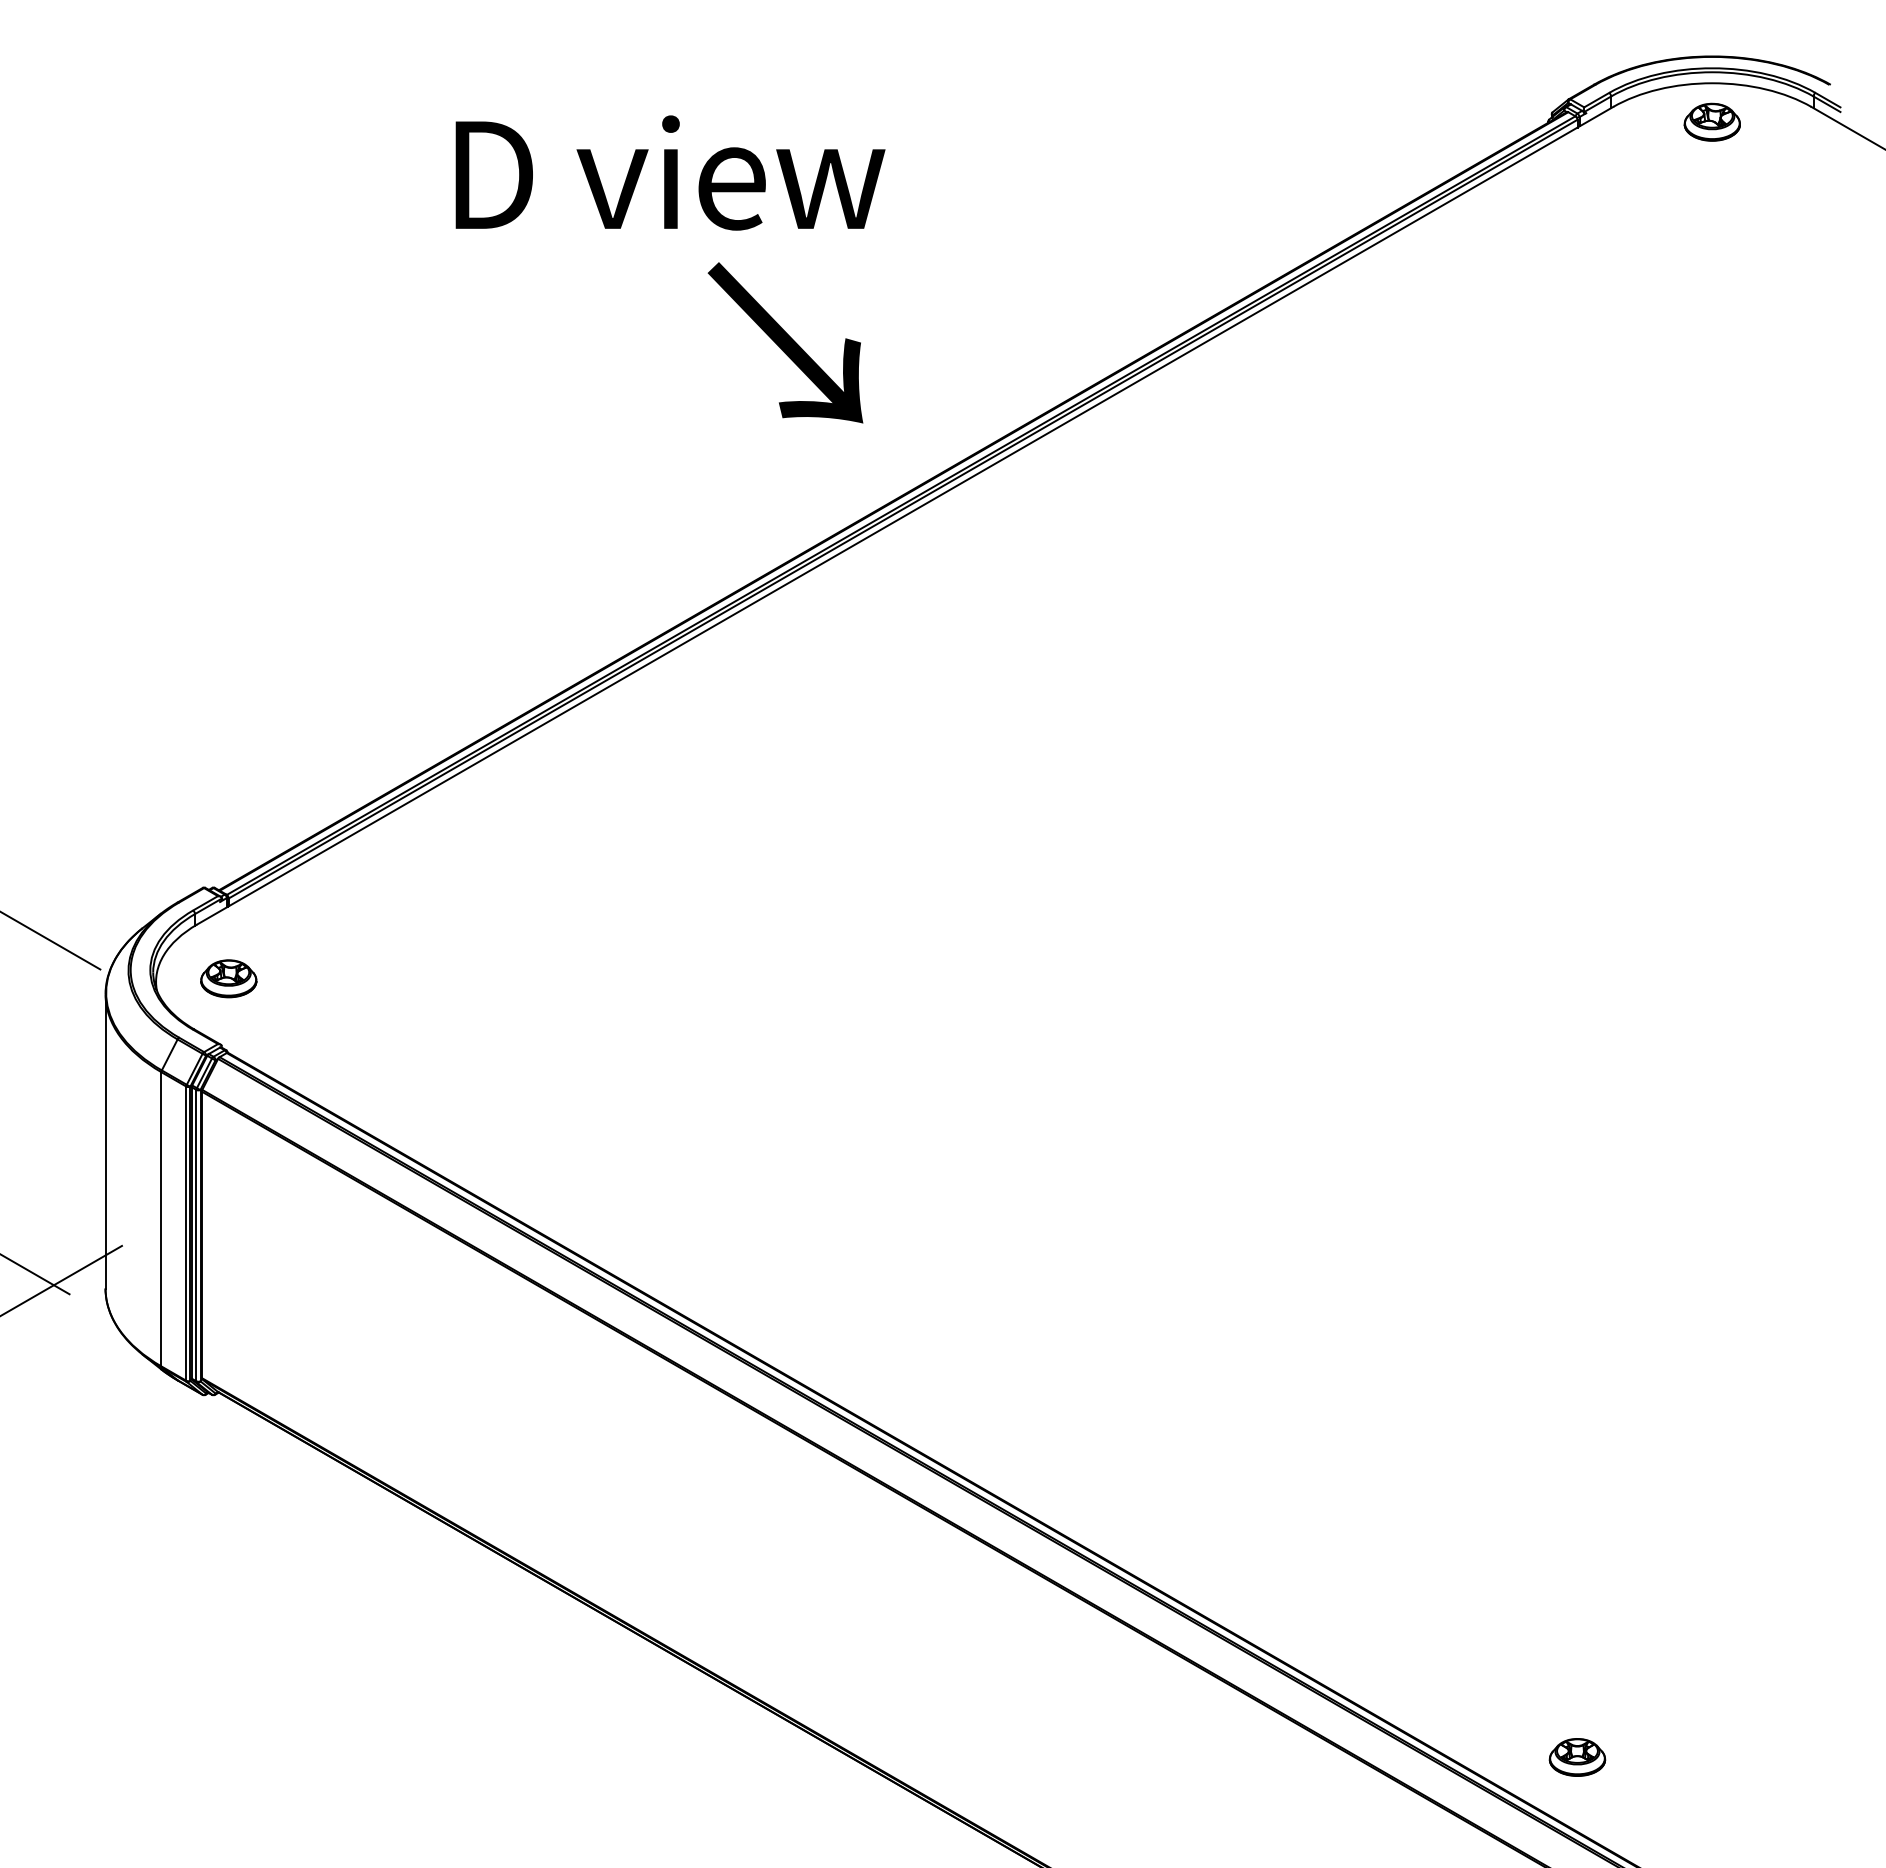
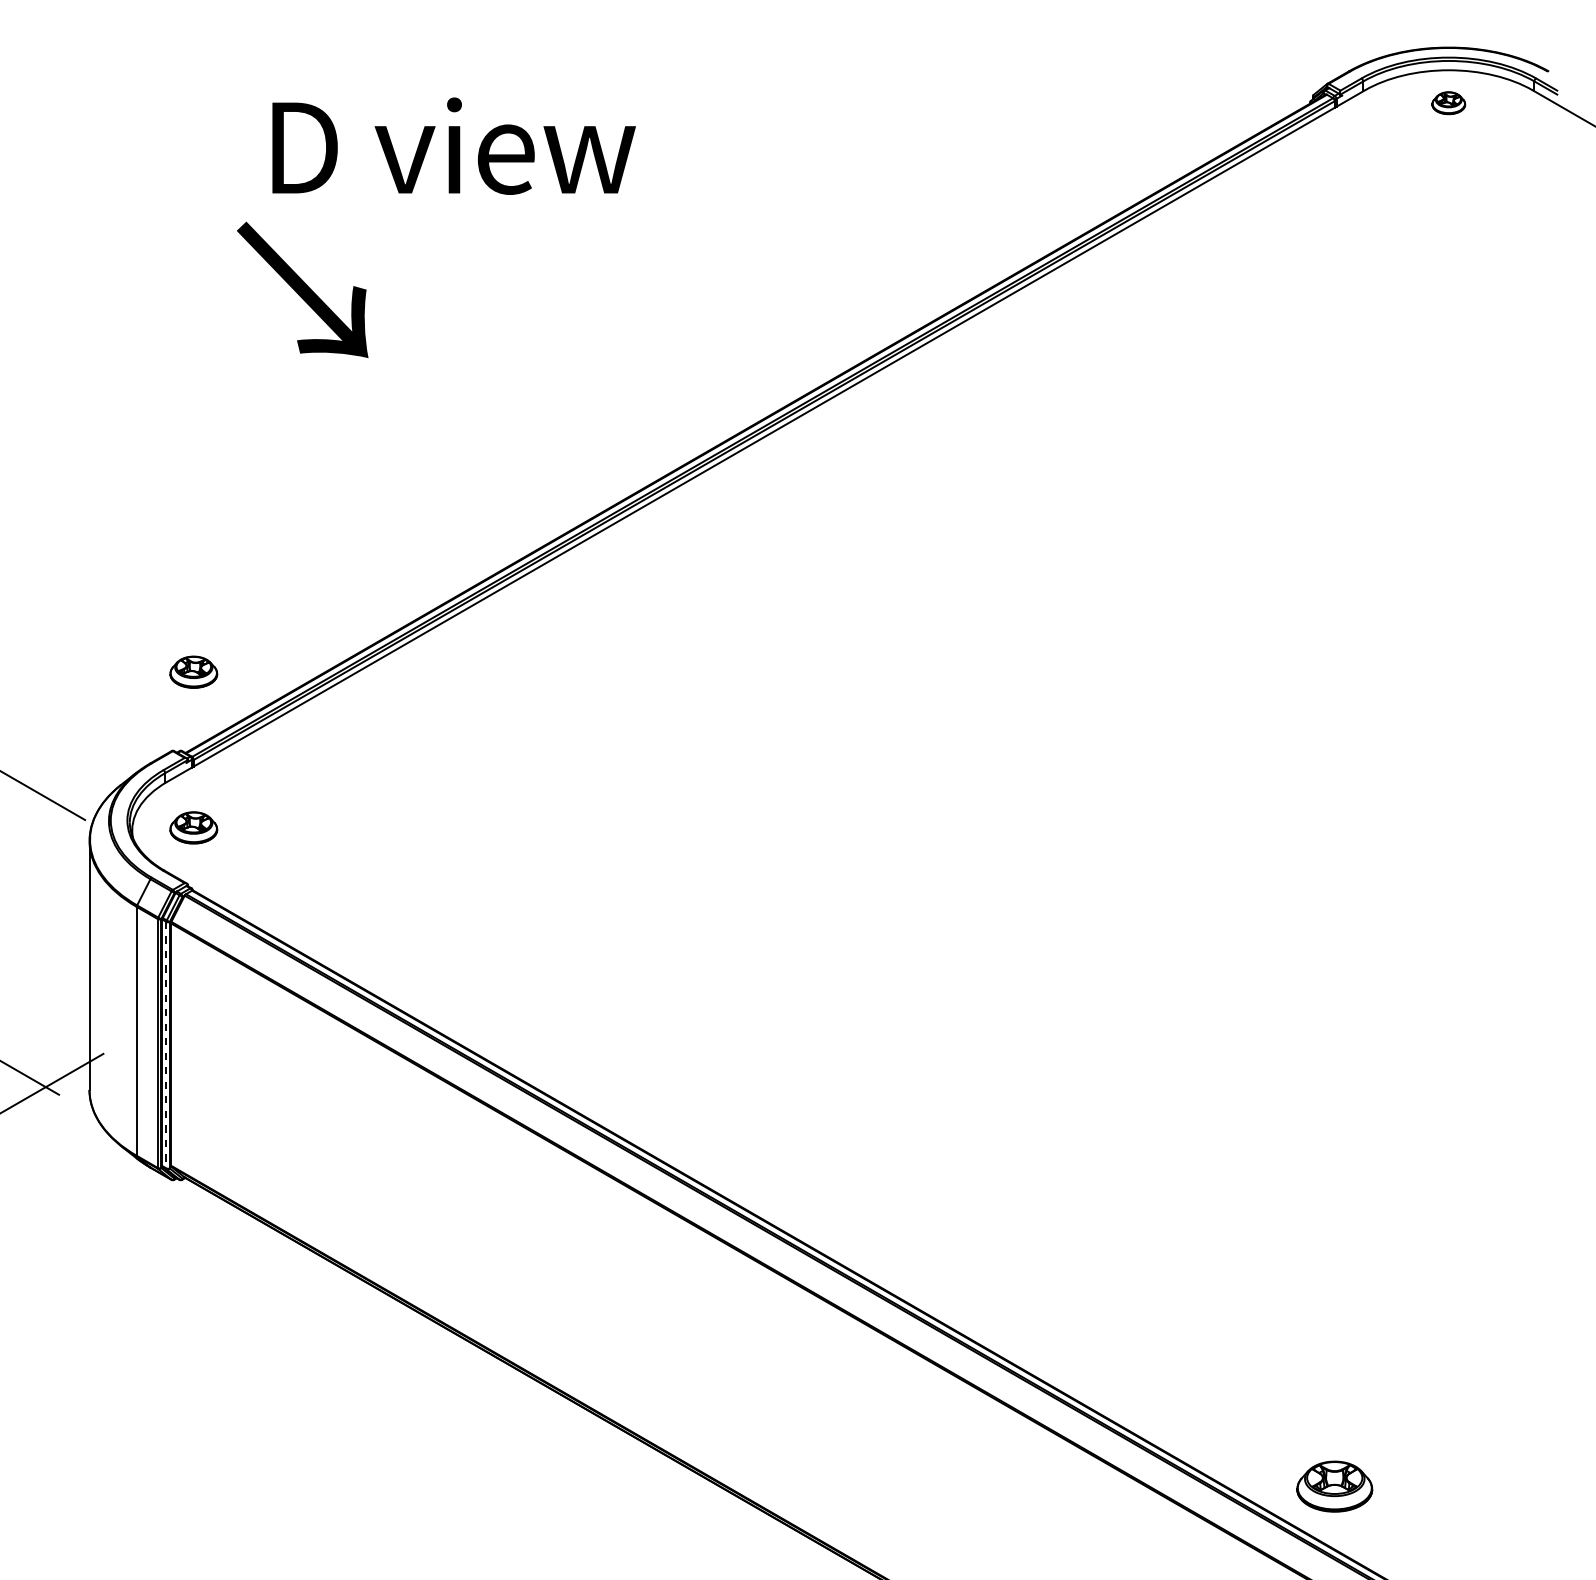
part: (1711, 121) -> (1448, 102), size x0.7
text: (670, 172) -> (454, 145), moved
text: (785, 342) -> (302, 289), moved
part: (228, 794) -> (193, 671), added
line: (196, 1235) -> (166, 1045), solid -> dashed
part: (1577, 1757) -> (1334, 1486), size x1.6

